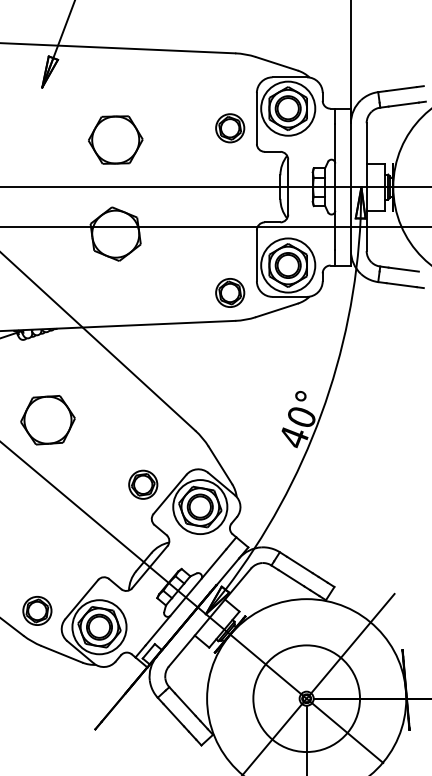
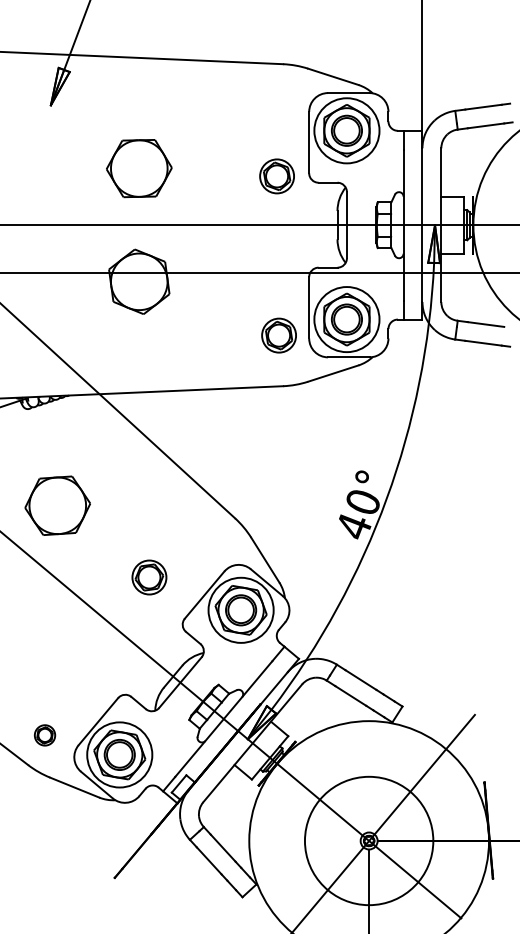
part: (229, 128) -> (276, 176), moved
part: (229, 292) -> (278, 335), moved
part: (143, 484) -> (149, 577), moved
part: (36, 611) -> (44, 735), size x0.6

